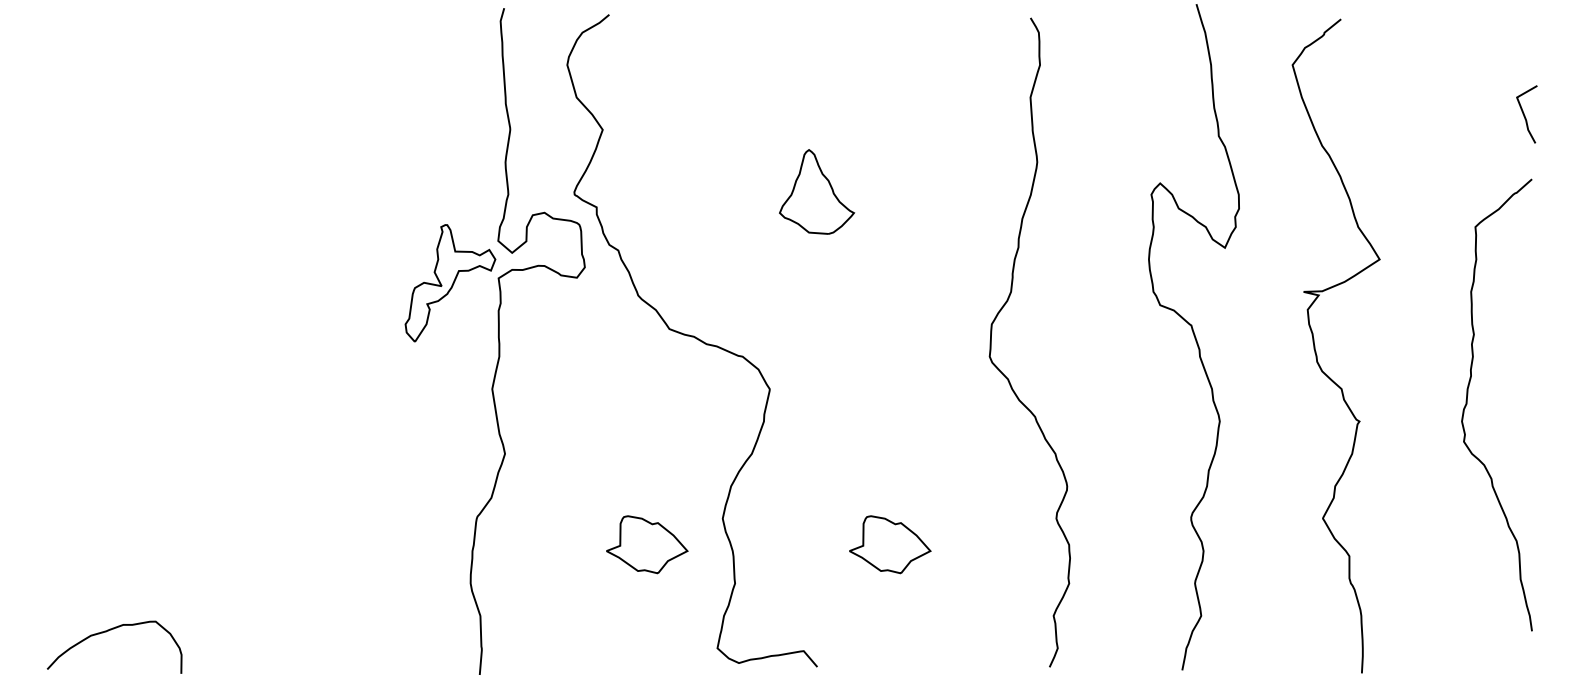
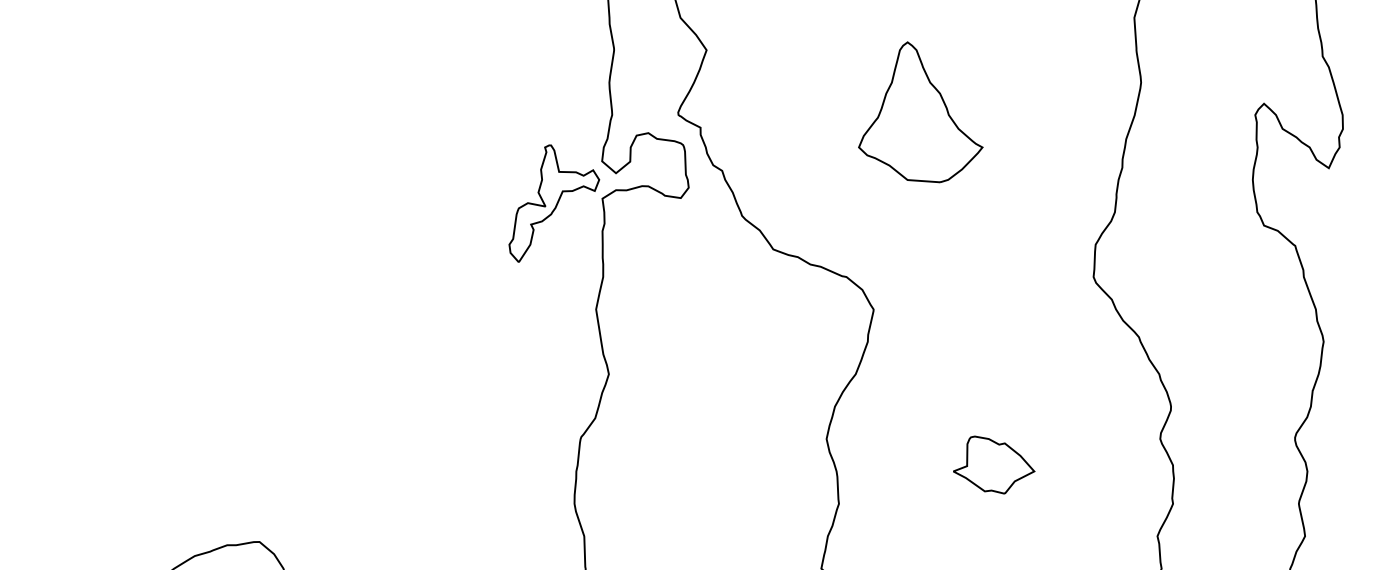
part: (816, 191) -> (920, 111), size x1.67
part: (647, 544) -> (751, 464), removed

